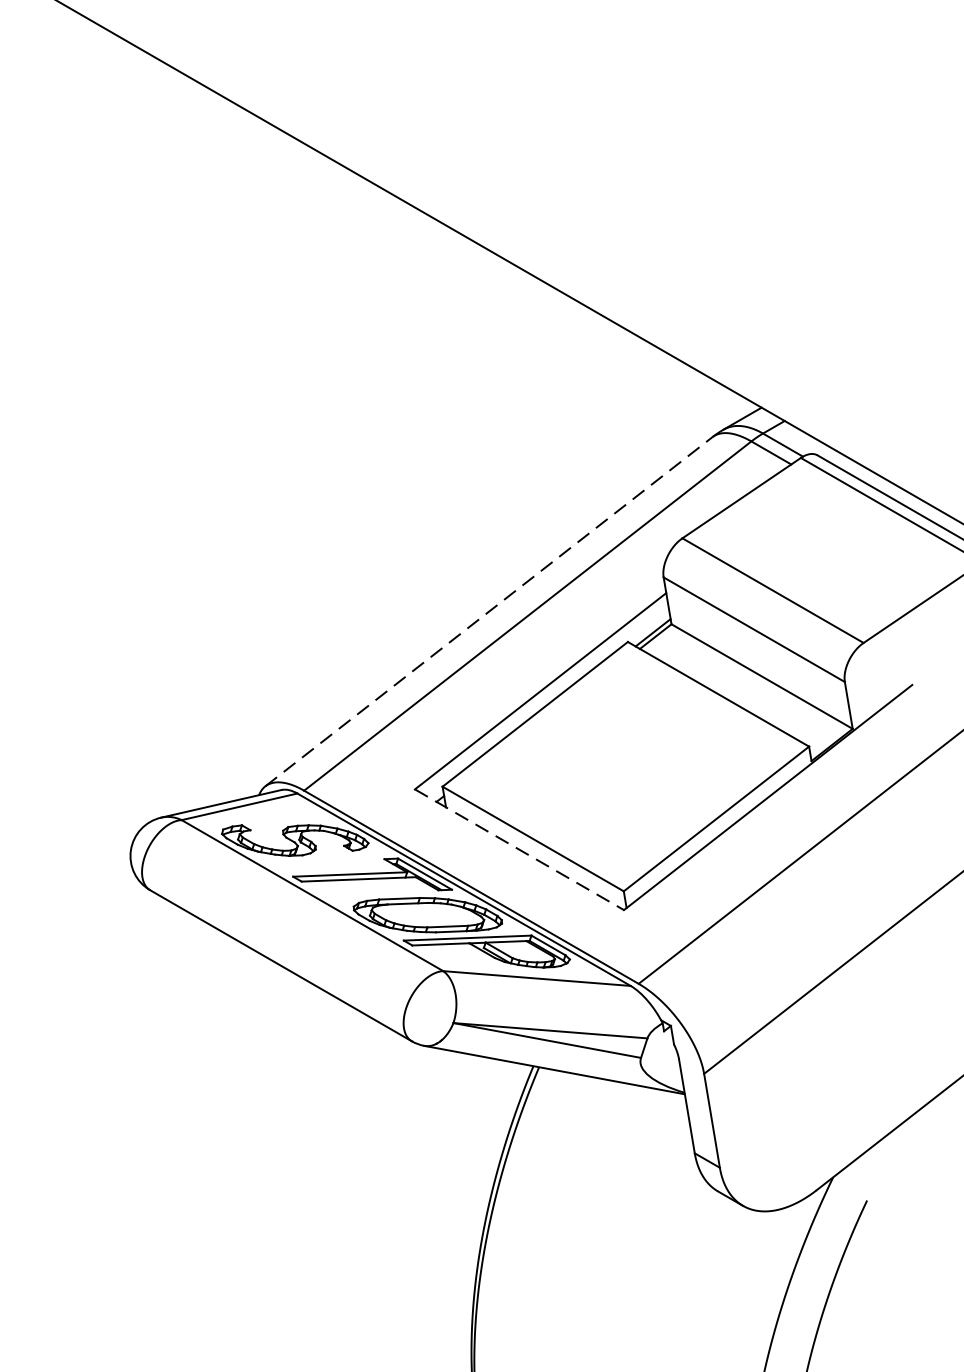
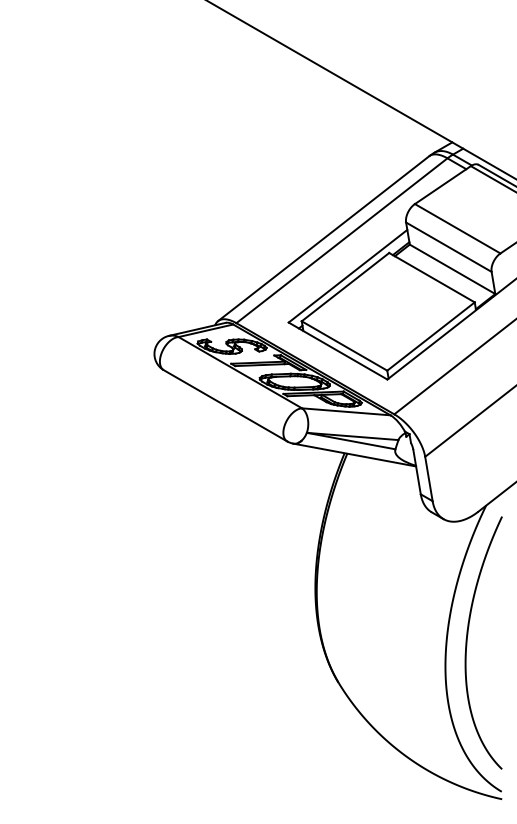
line: (488, 611) -> (323, 238), dashed -> solid
line: (520, 850) -> (338, 351), dashed -> solid

